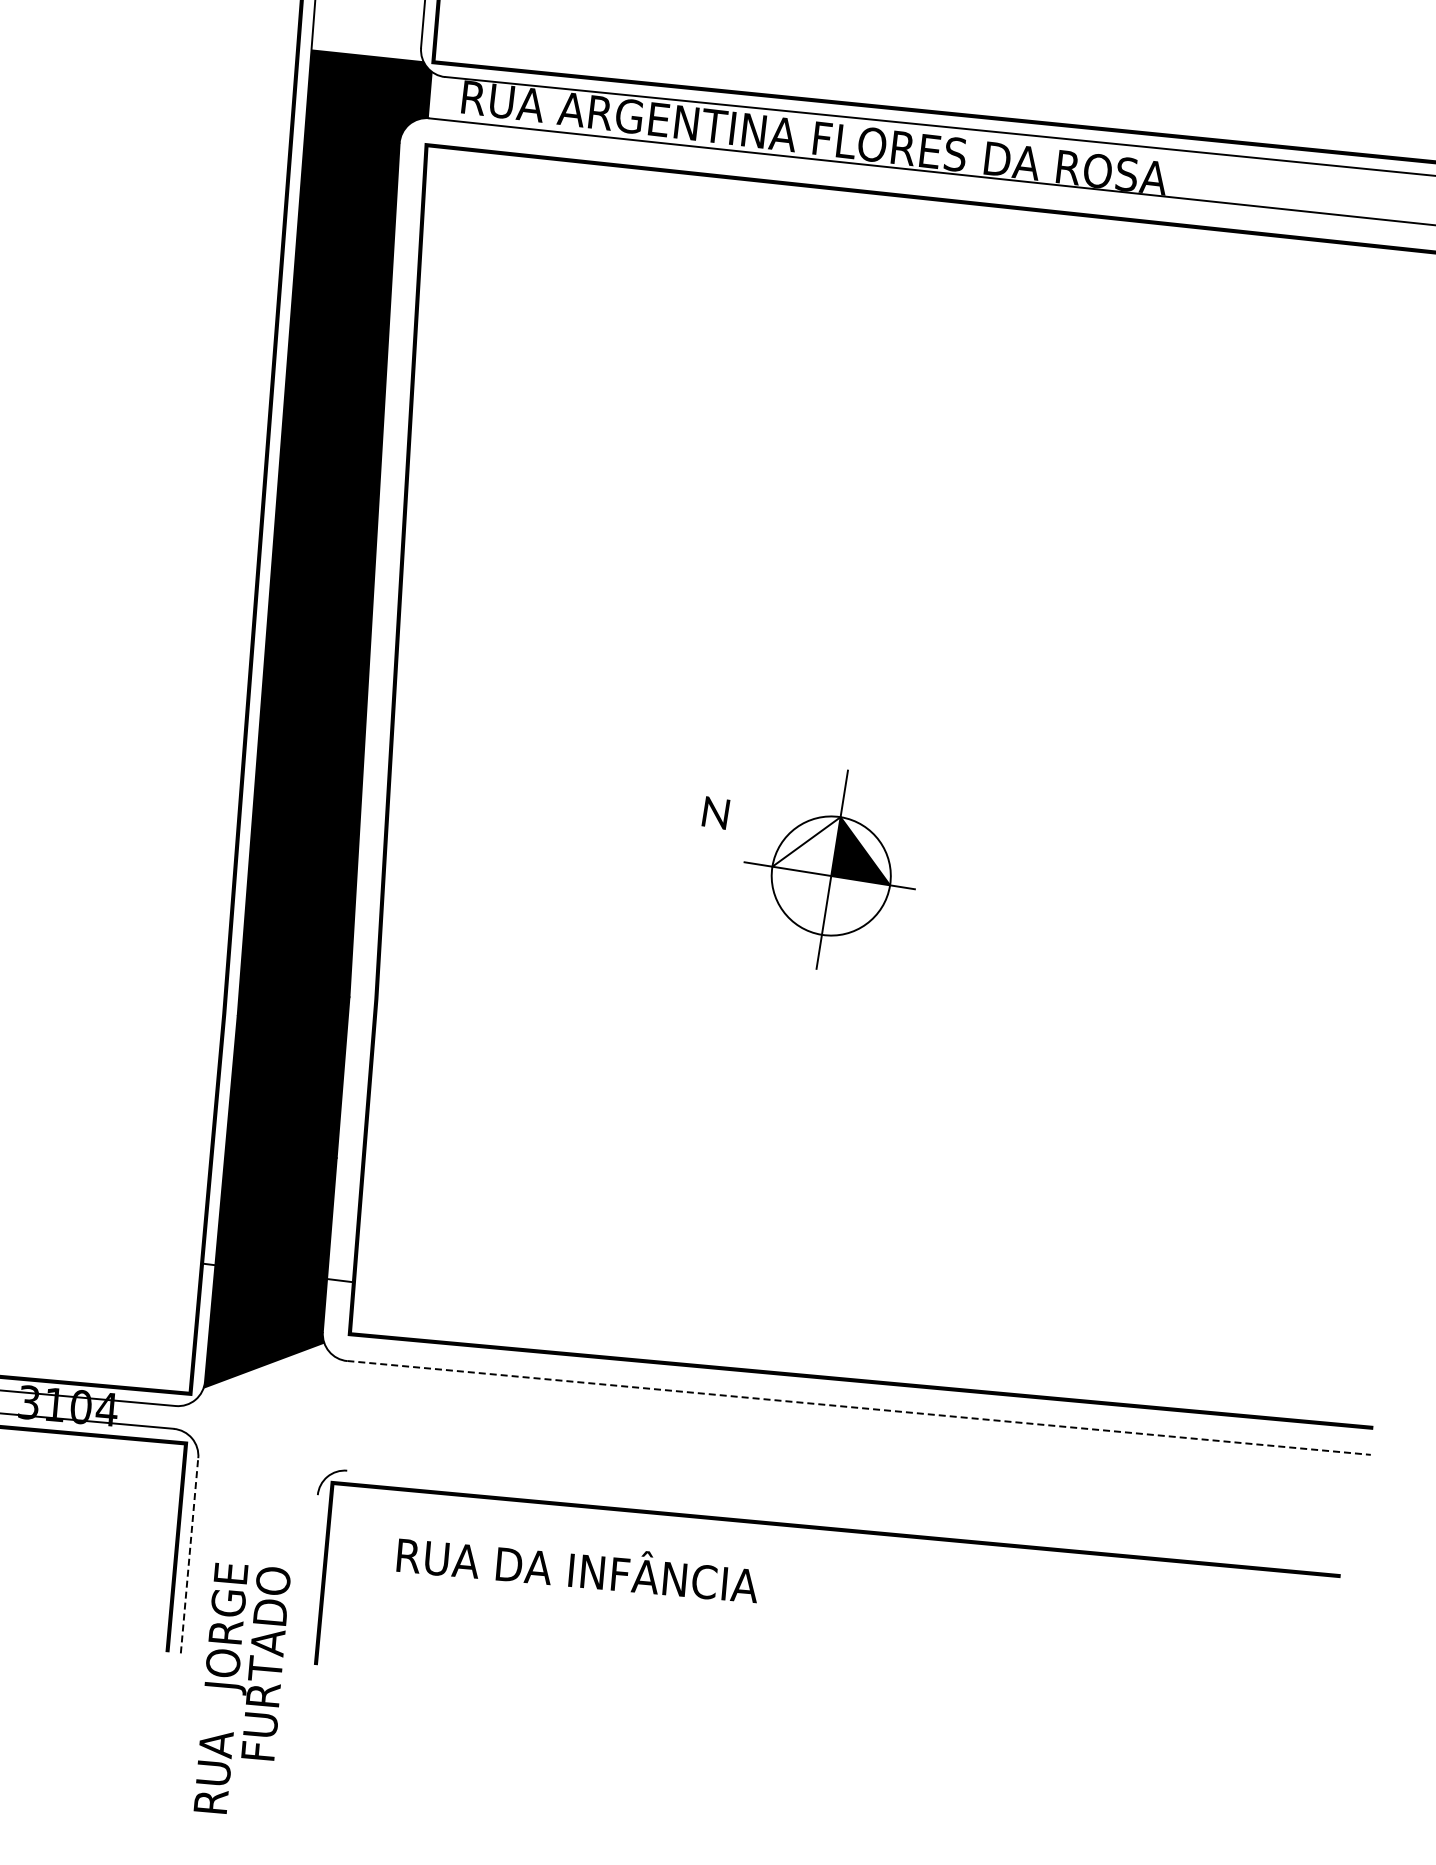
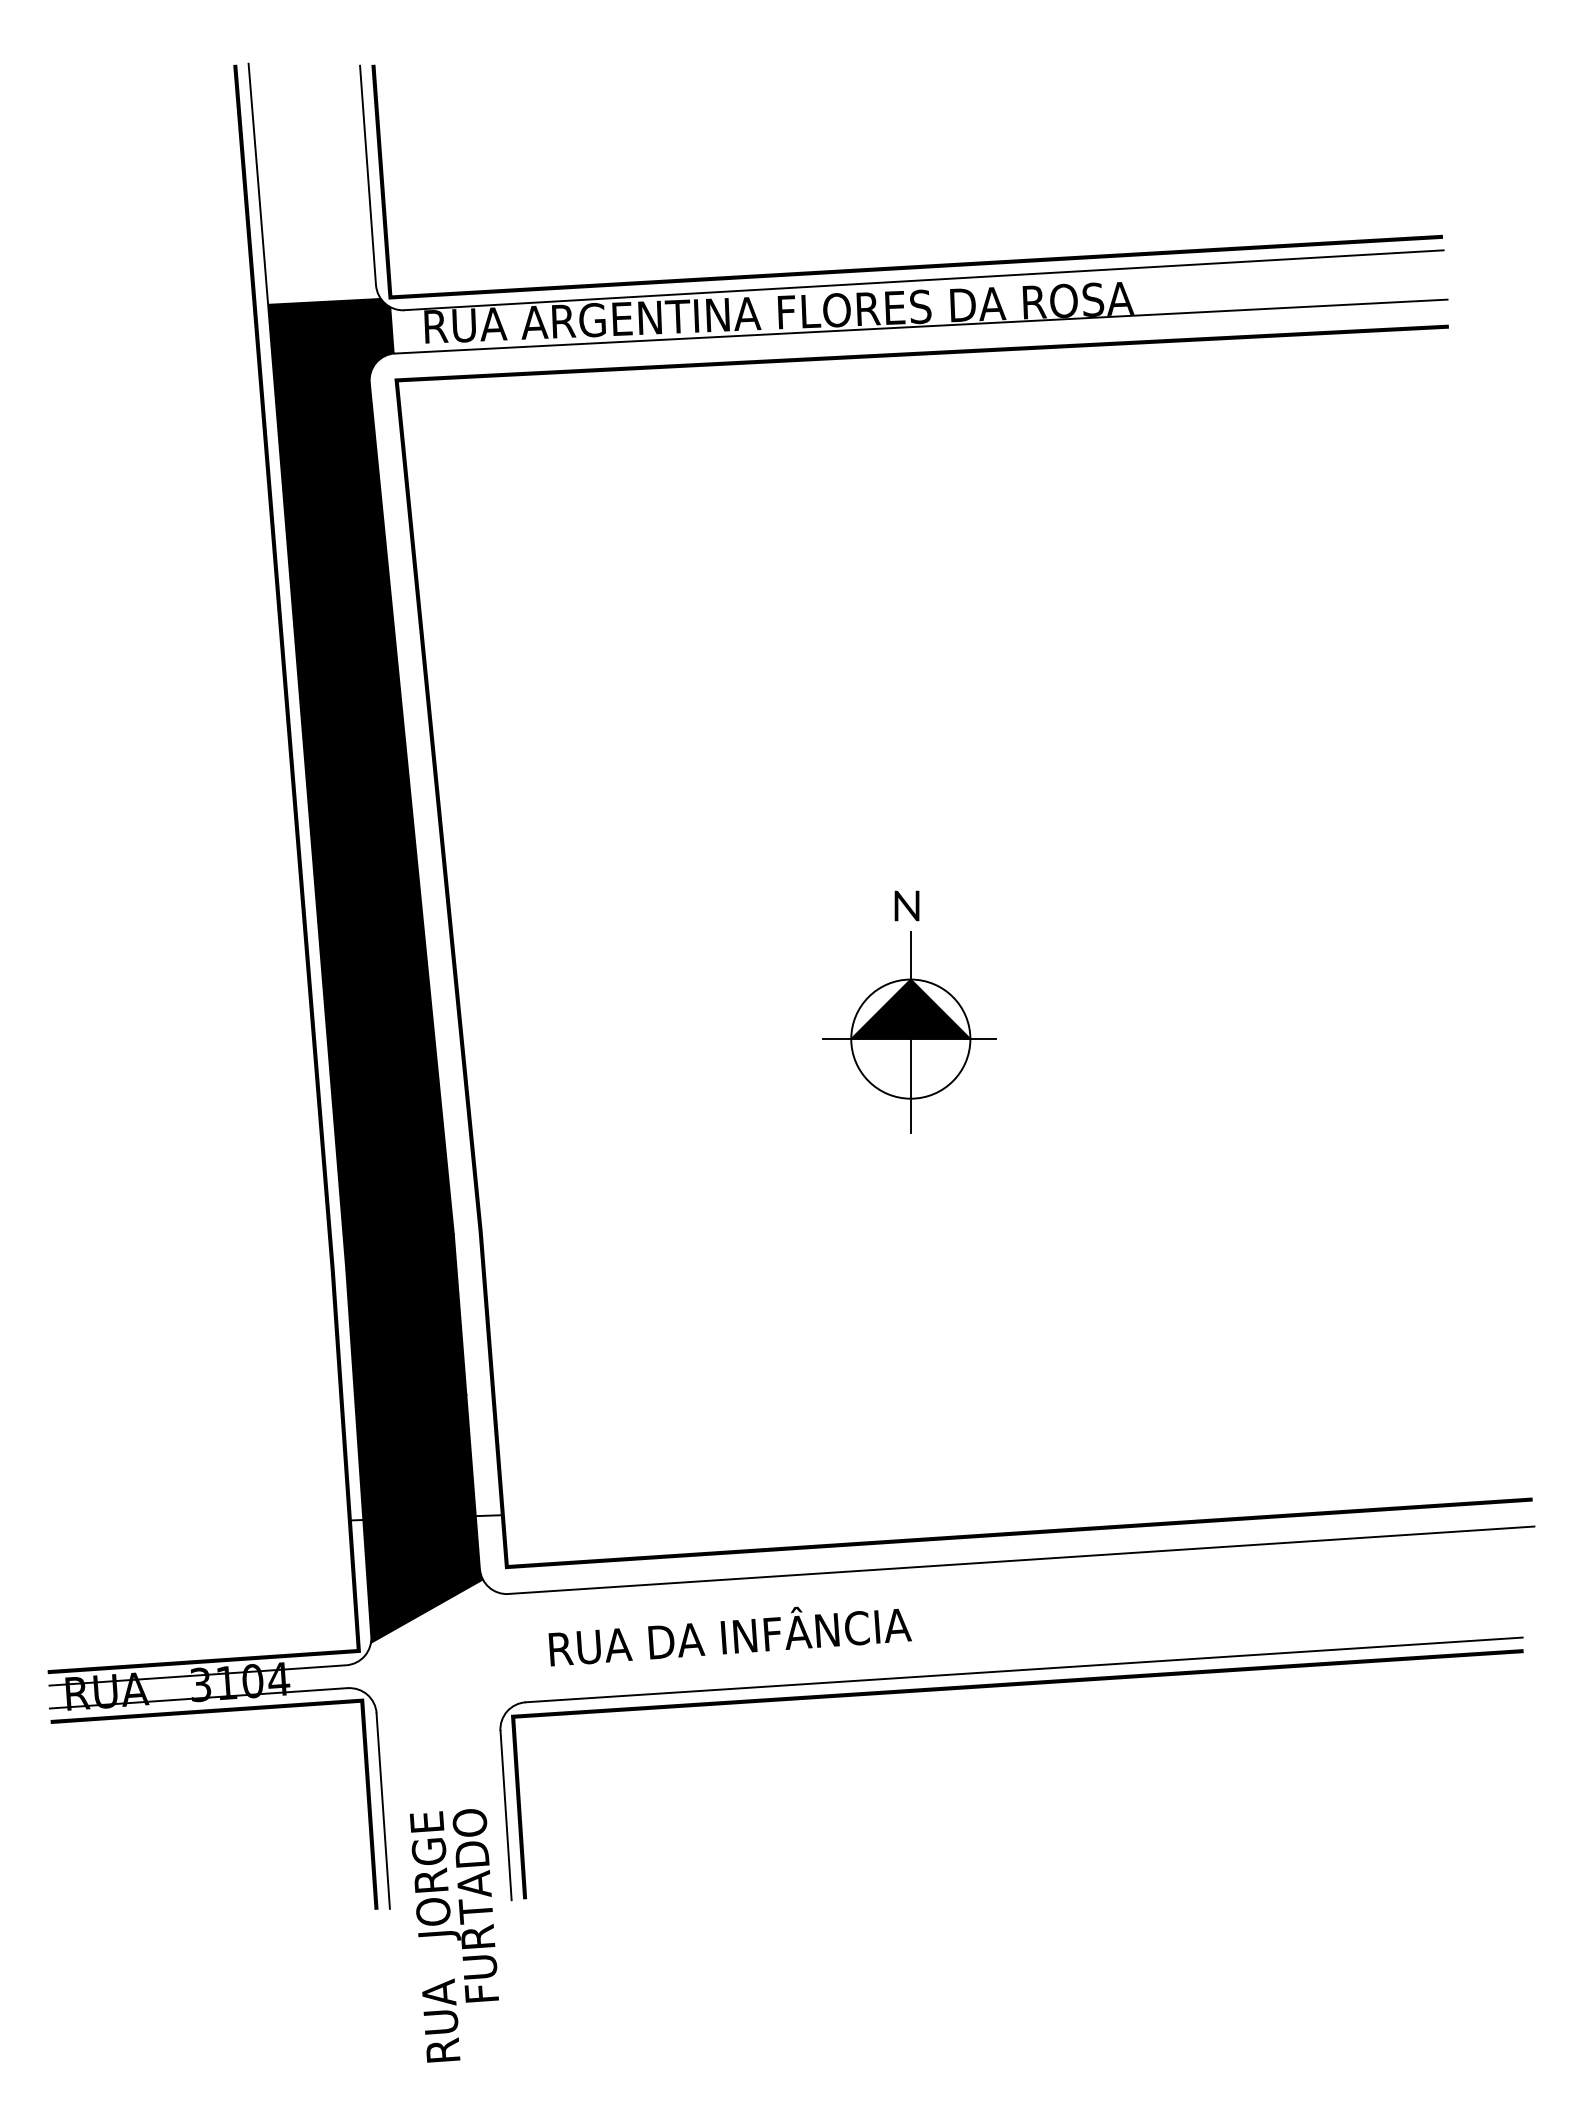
text: (715, 812) -> (906, 905), moved
fill: (805, 842) -> (880, 1009), added
line: (859, 1408) -> (1021, 1560), dashed -> solid
line: (843, 1516) -> (1023, 1669), added
line: (189, 1555) -> (383, 1810), dashed -> solid
text: (577, 1570) -> (729, 1636), moved
line: (309, 1579) -> (505, 1815), added

